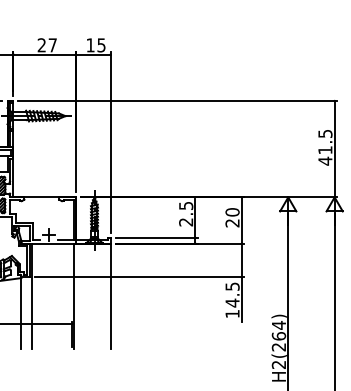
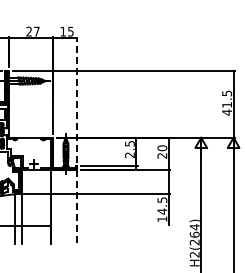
line: (111, 142) -> (77, 99), solid -> dashed
line: (111, 297) -> (77, 207), solid -> dashed

